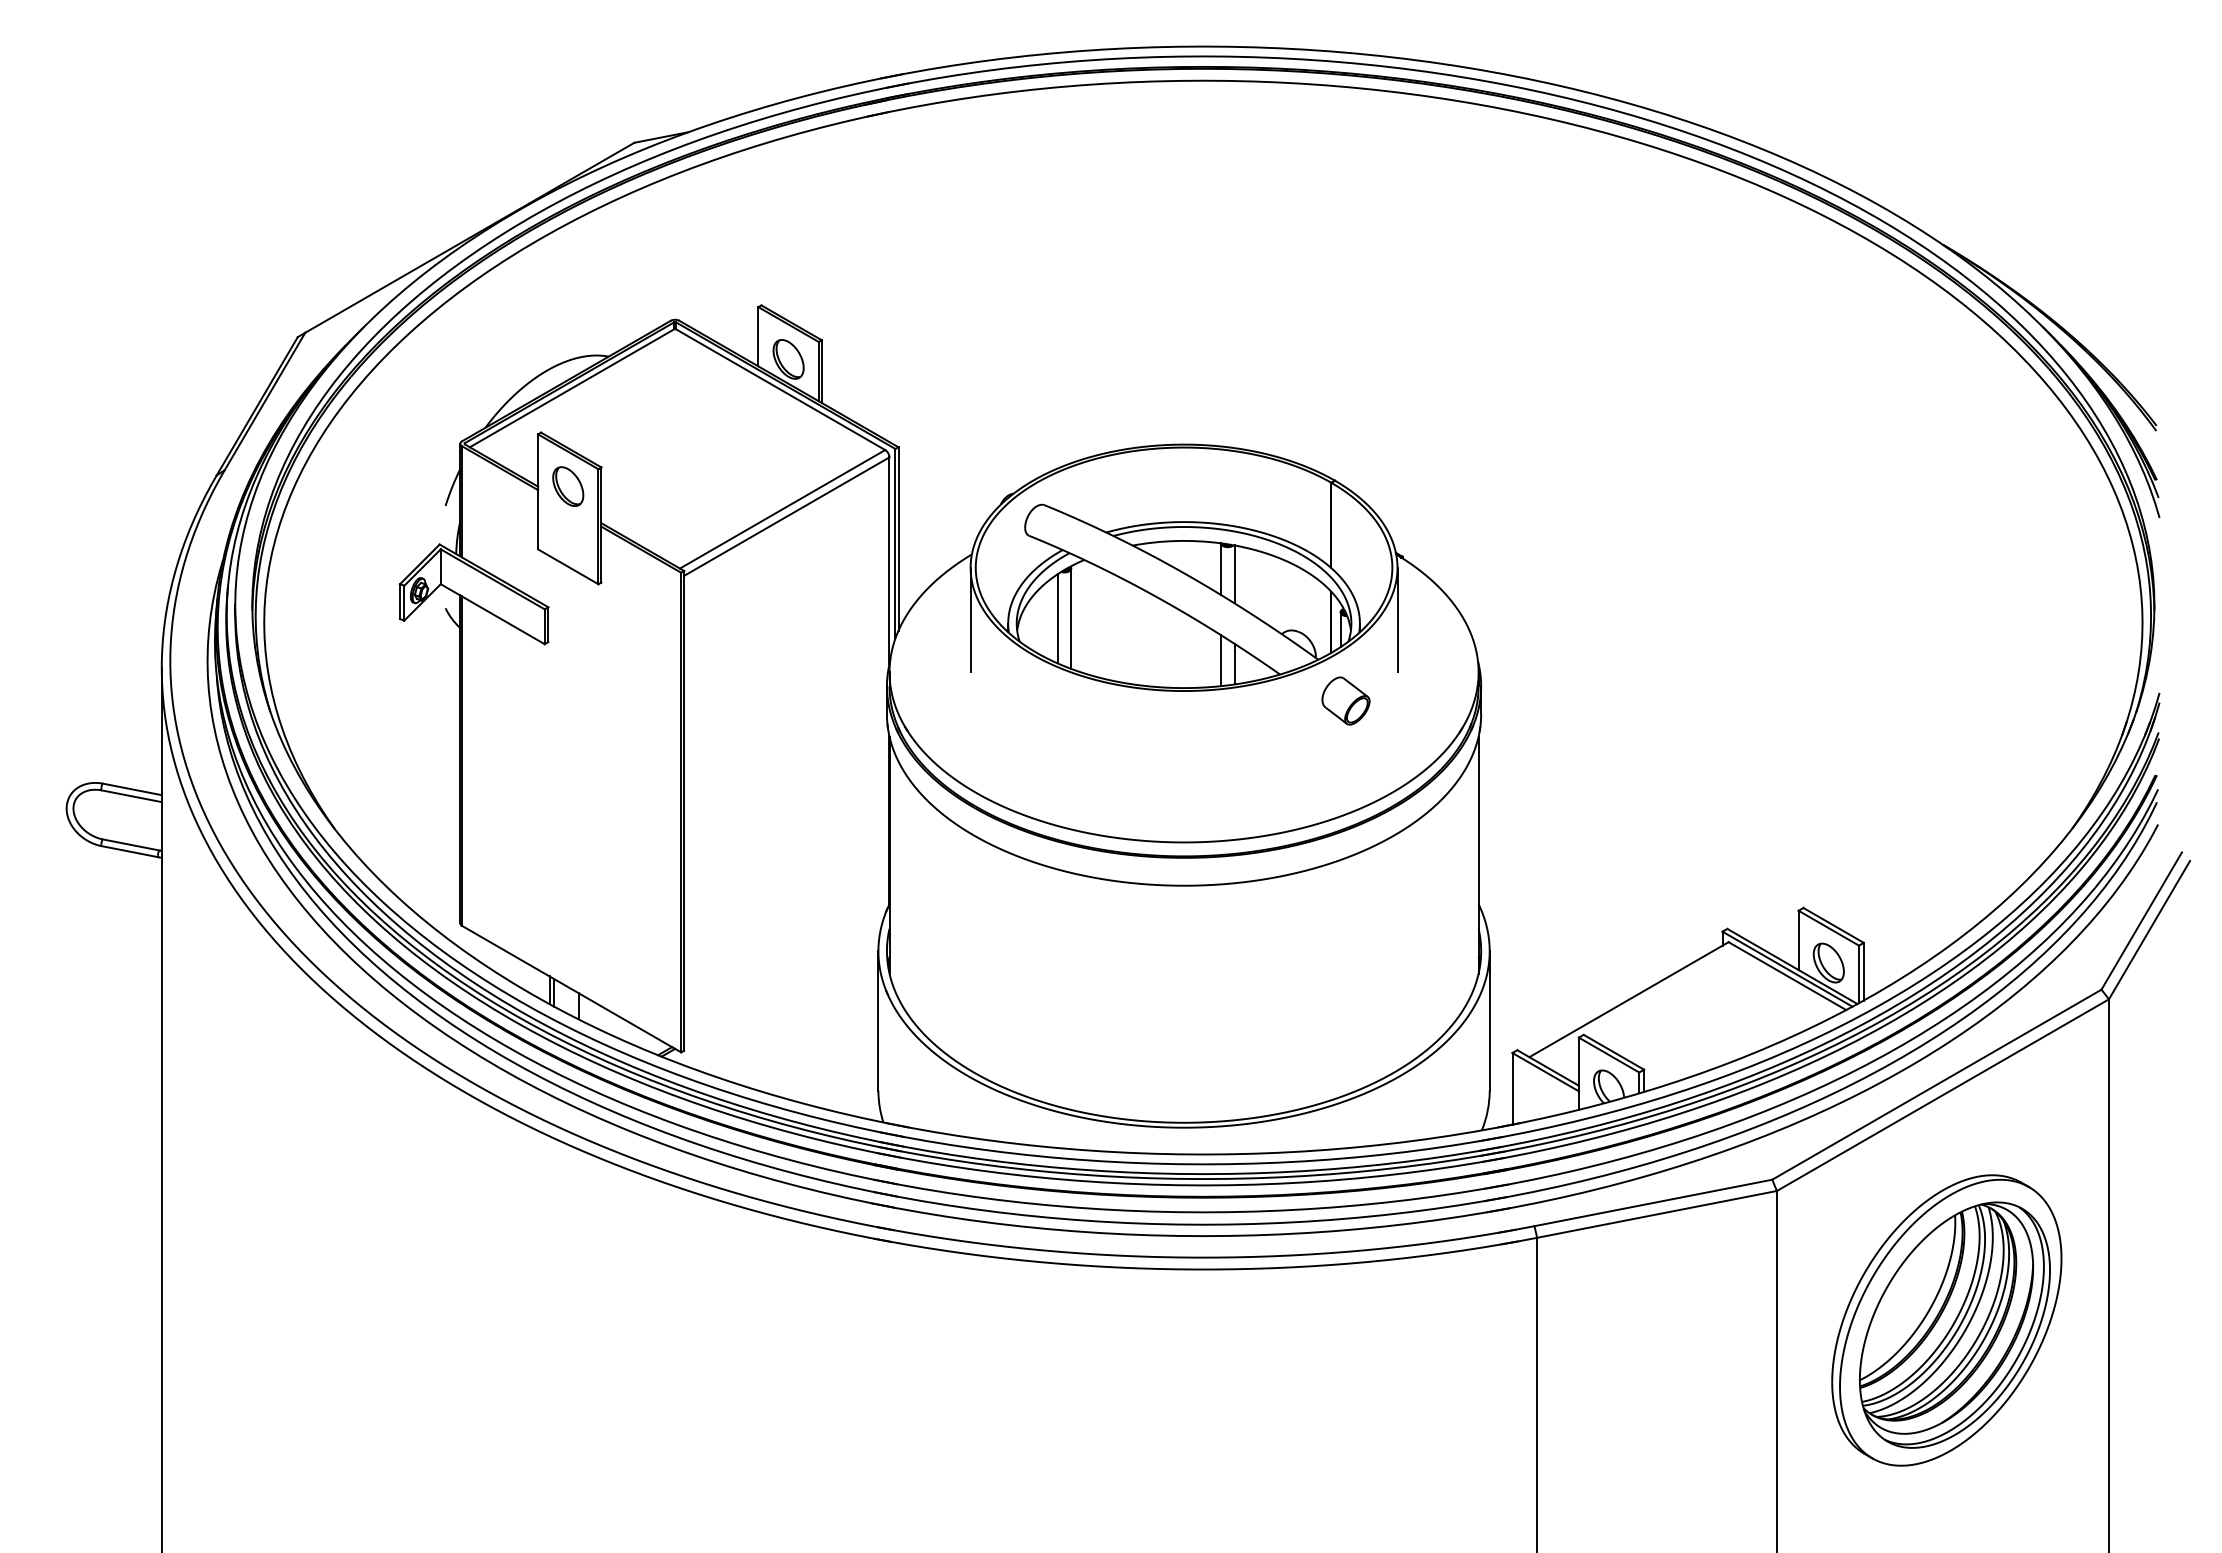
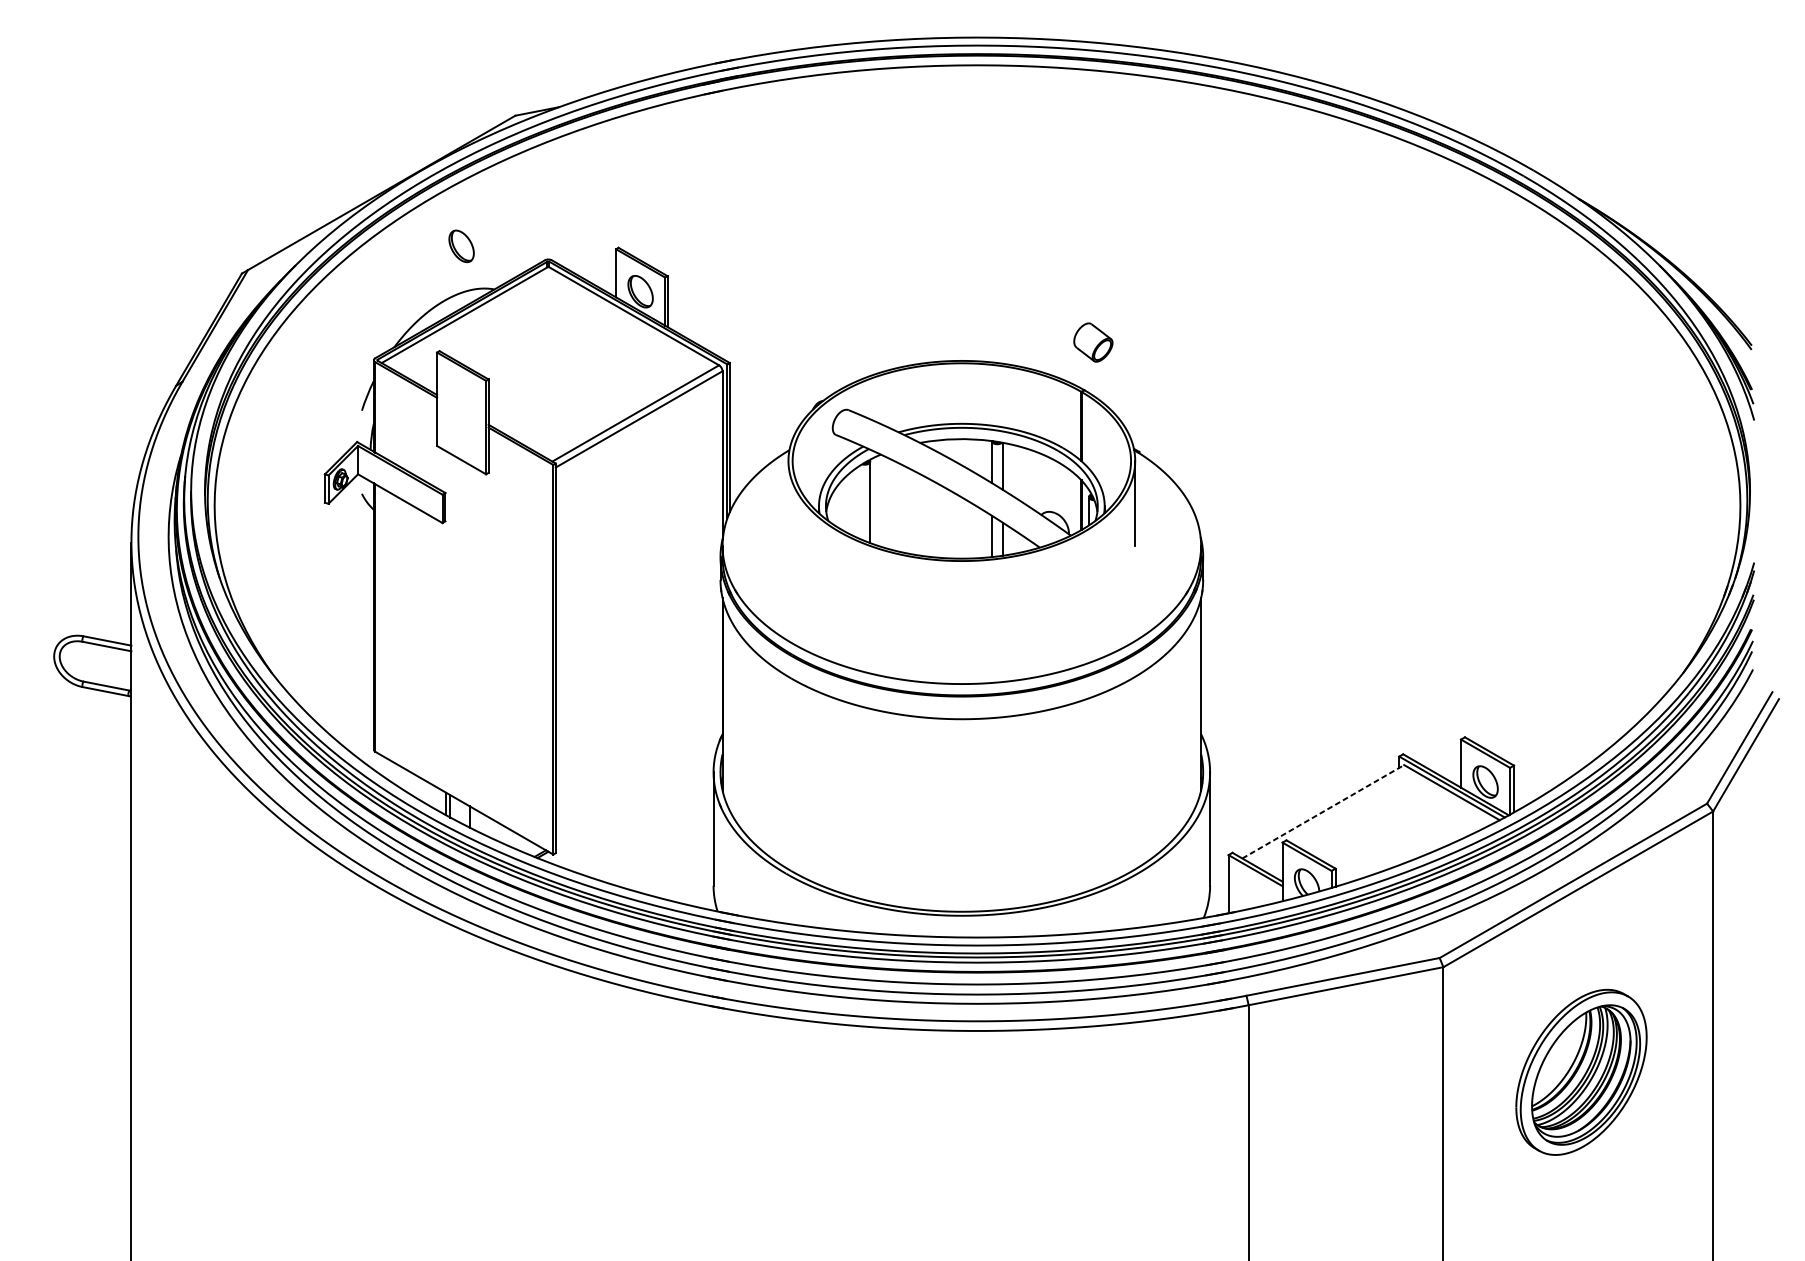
part: (568, 486) -> (461, 246), moved
line: (1057, 618) -> (859, 502), removed
line: (970, 619) -> (788, 502), removed
part: (1345, 700) -> (1092, 342), moved
line: (1629, 999) -> (1323, 811), solid -> dashed
part: (1946, 1320) -> (1581, 1072), size x0.7

